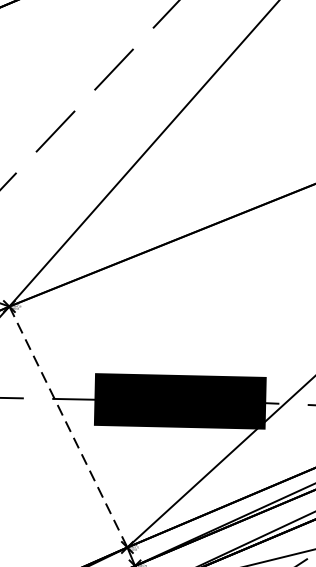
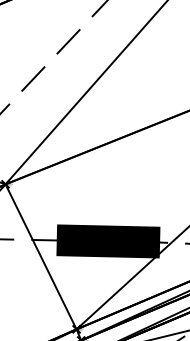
line: (69, 426) -> (41, 256), dashed -> solid

